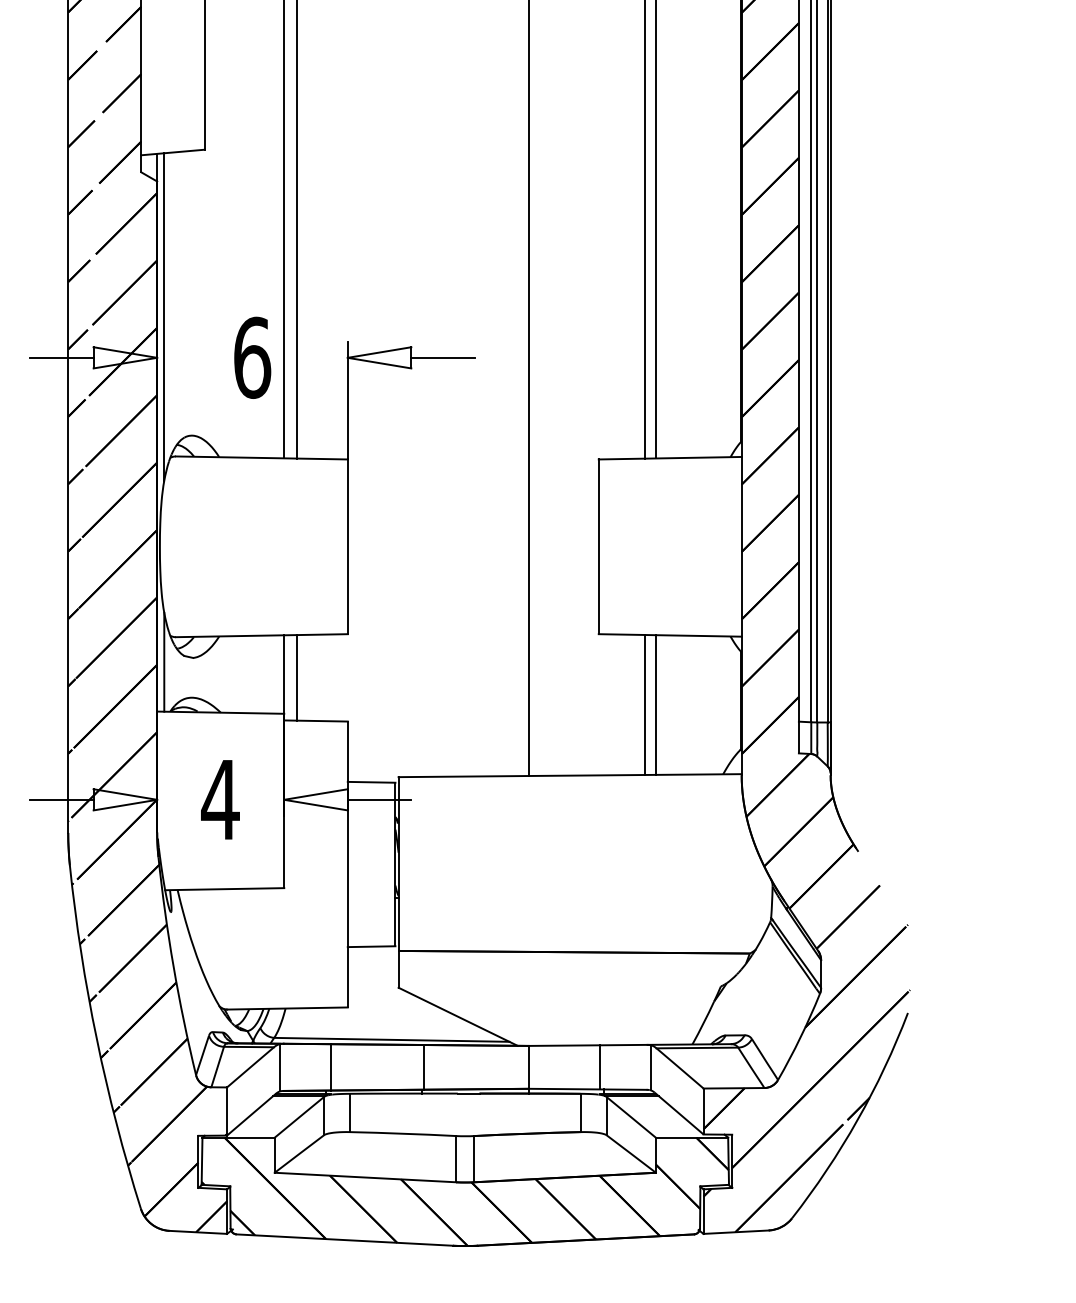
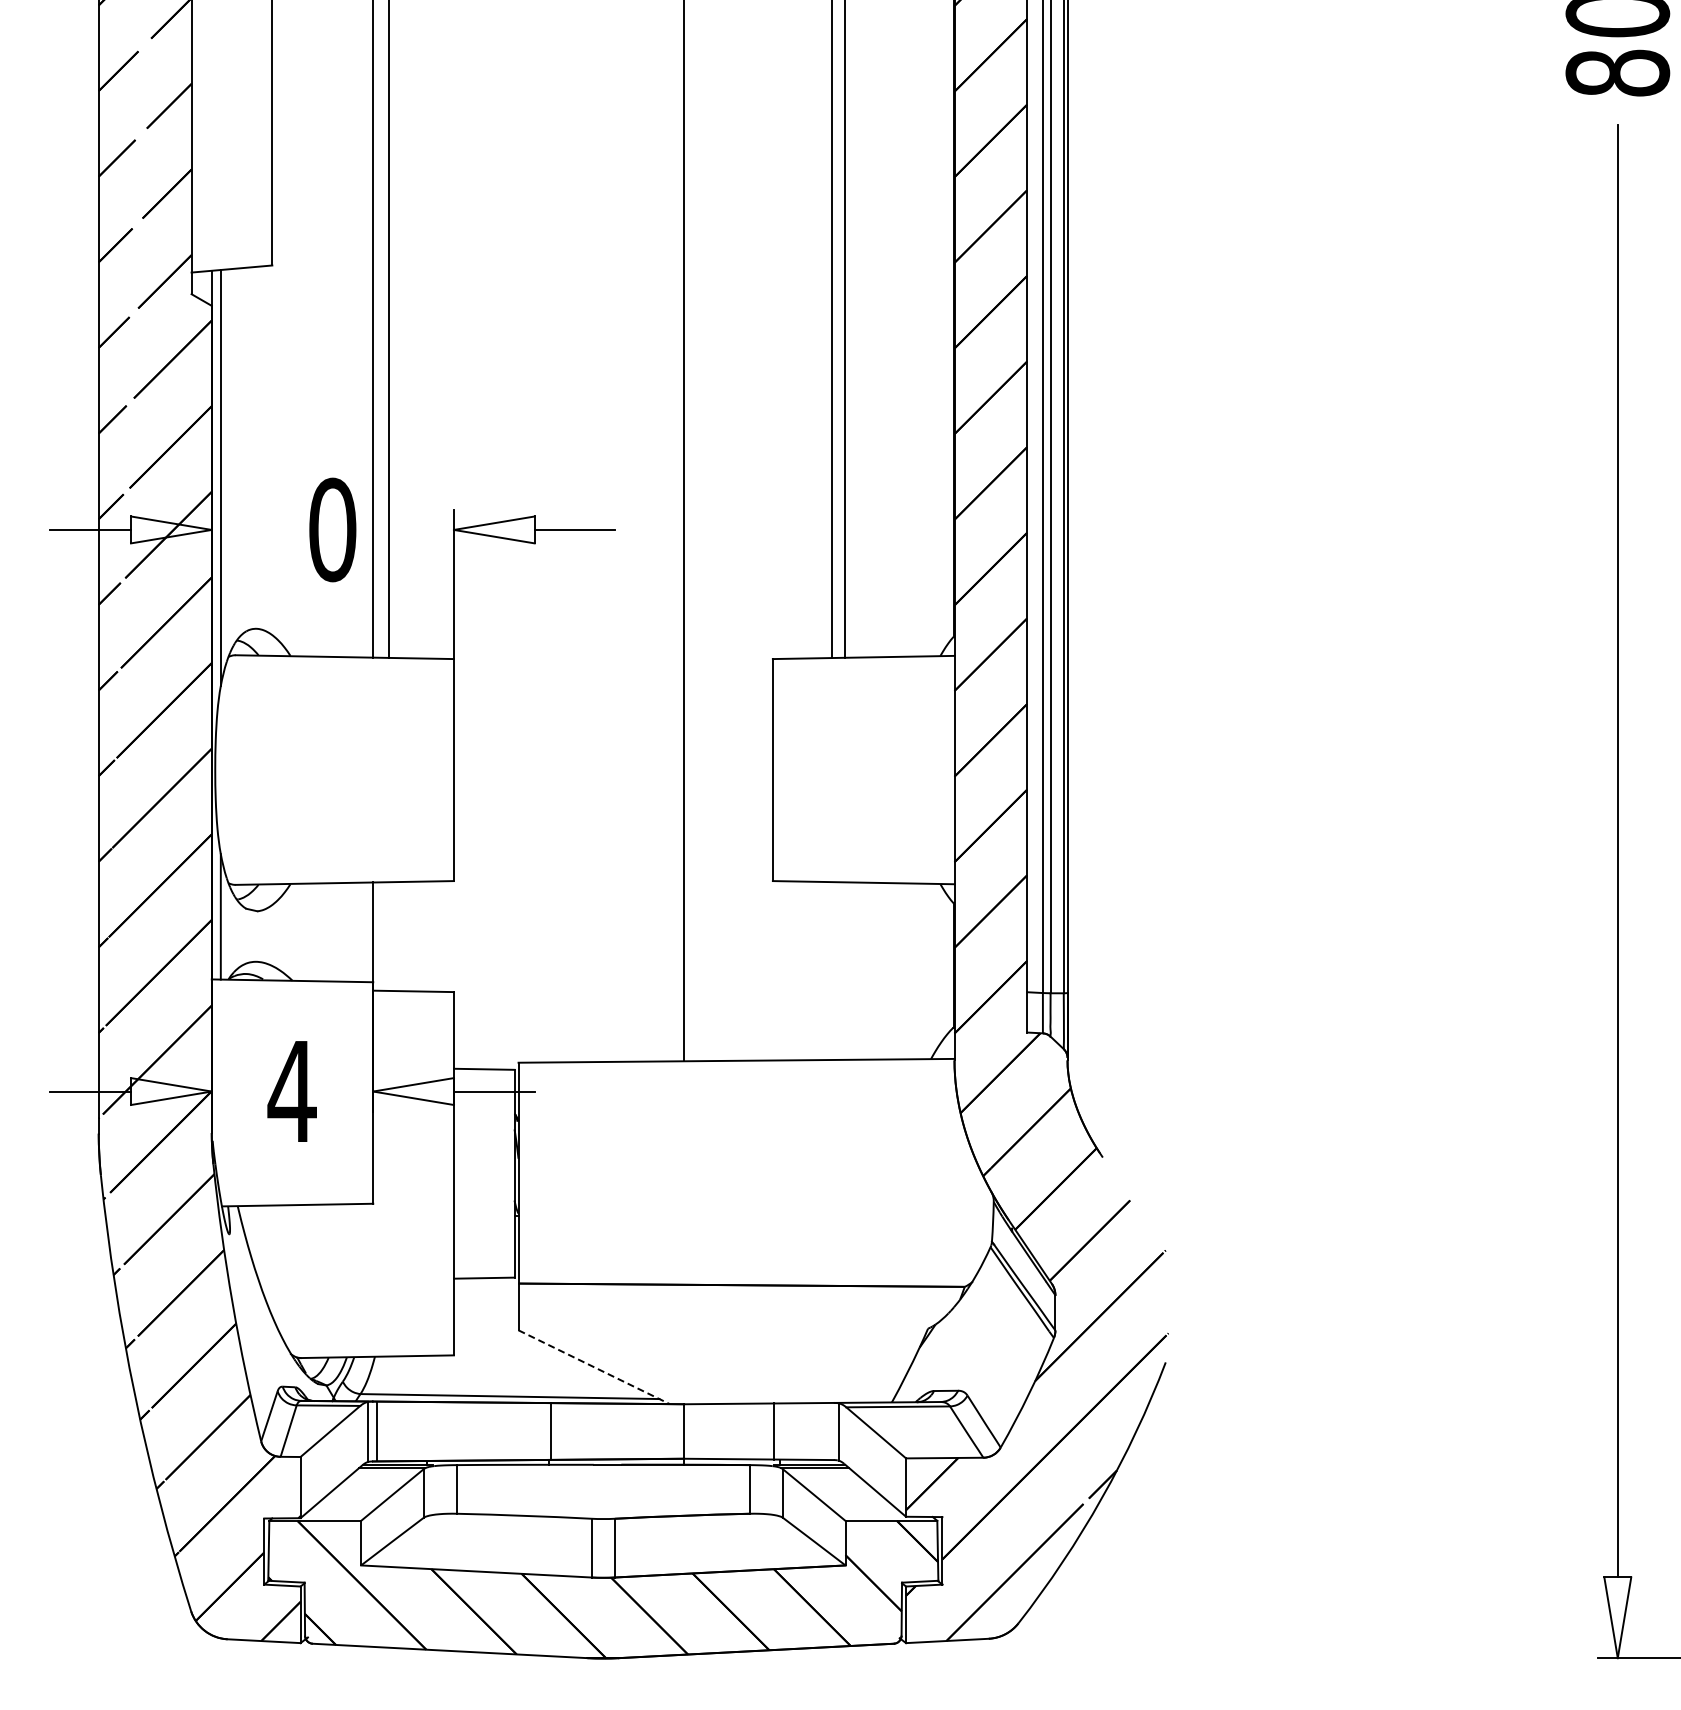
text: (252, 357) -> (332, 529), 6 -> 0
line: (297, 677) -> (389, 936), removed
line: (655, 704) -> (845, 970), removed
line: (644, 705) -> (831, 971), removed
line: (458, 1016) -> (594, 1367), solid -> dashed
line: (330, 1067) -> (376, 1431), moved

